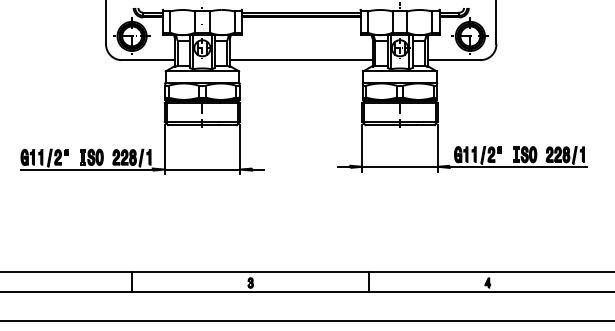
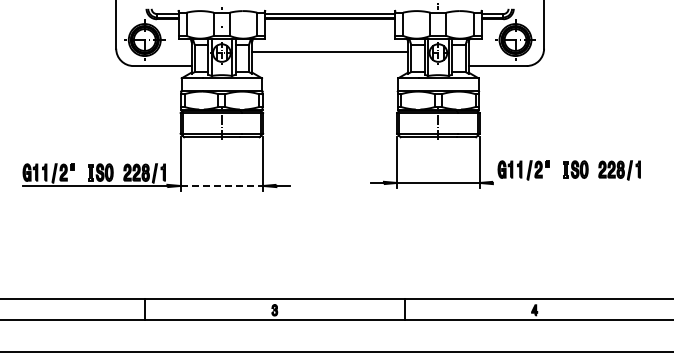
line: (301, 60) -> (330, 52), moved
line: (517, 166) -> (567, 182), removed
line: (203, 169) -> (222, 185), solid -> dashed

